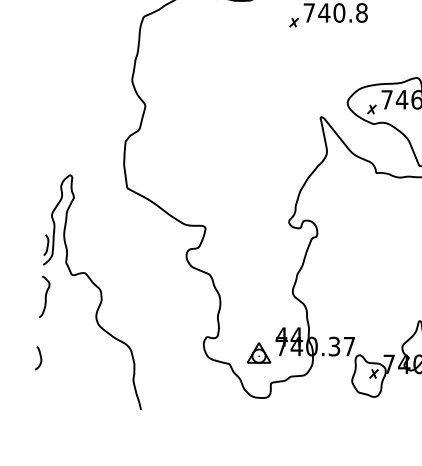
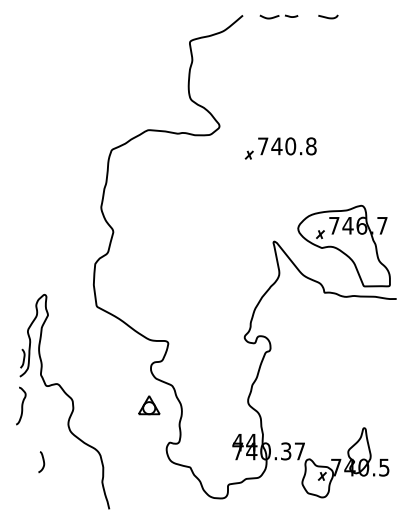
part: (259, 353) -> (149, 405), moved
curve: (40, 358) -> (43, 462), moved

